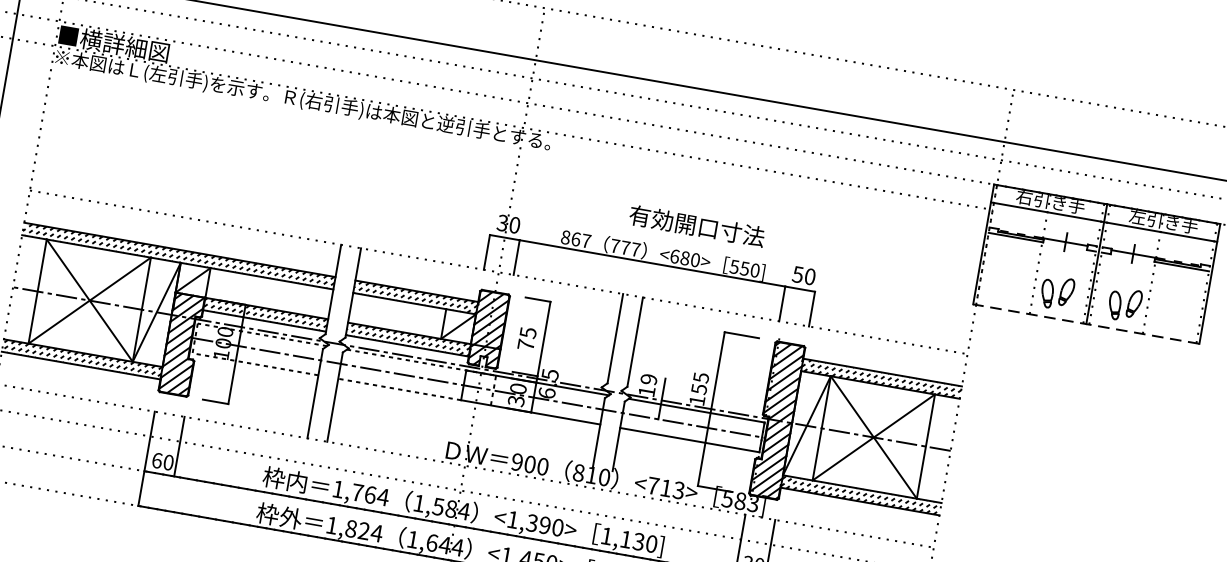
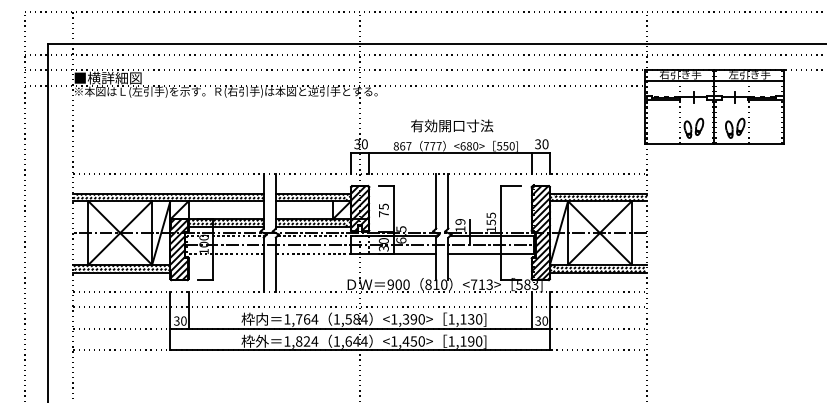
text: (697, 225) -> (452, 125), moved
text: (797, 273) -> (537, 143), 50 -> 30
line: (1084, 323) -> (713, 143), dashed -> solid
text: (156, 459) -> (176, 320), 60 -> 30

